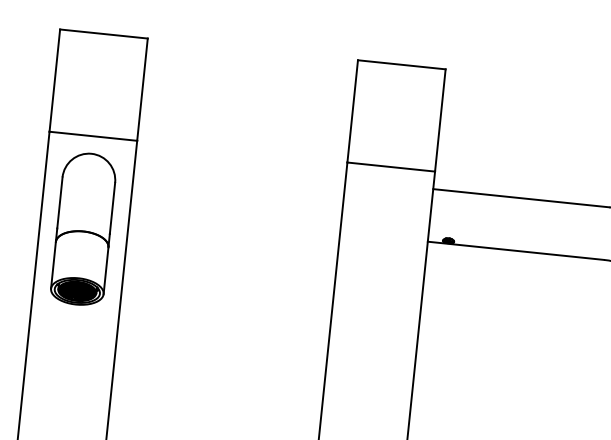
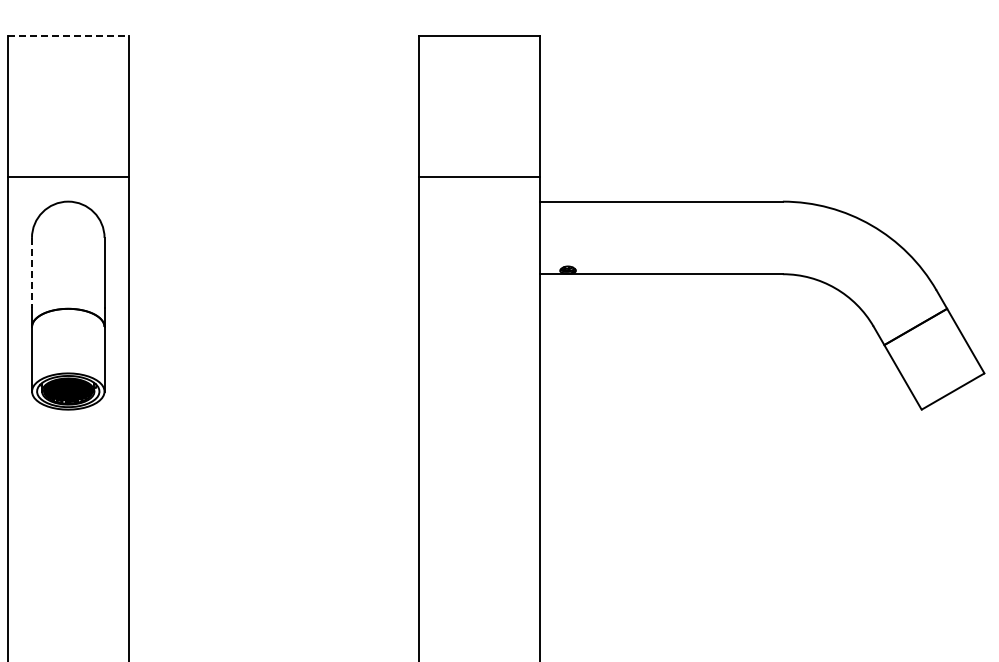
line: (104, 34) -> (68, 36), solid -> dashed
line: (59, 203) -> (31, 273), solid -> dashed

